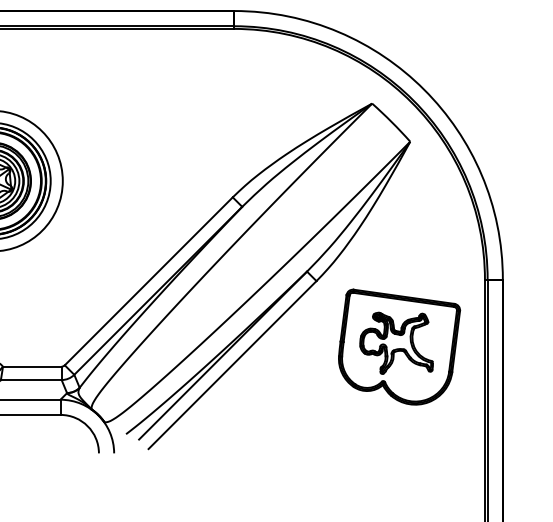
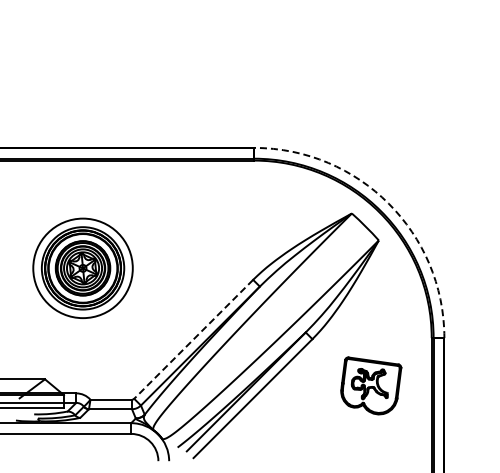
arc: (423, 89) -> (388, 203), solid -> dashed
line: (148, 281) -> (193, 339), solid -> dashed
part: (399, 346) -> (371, 385), size x0.7

